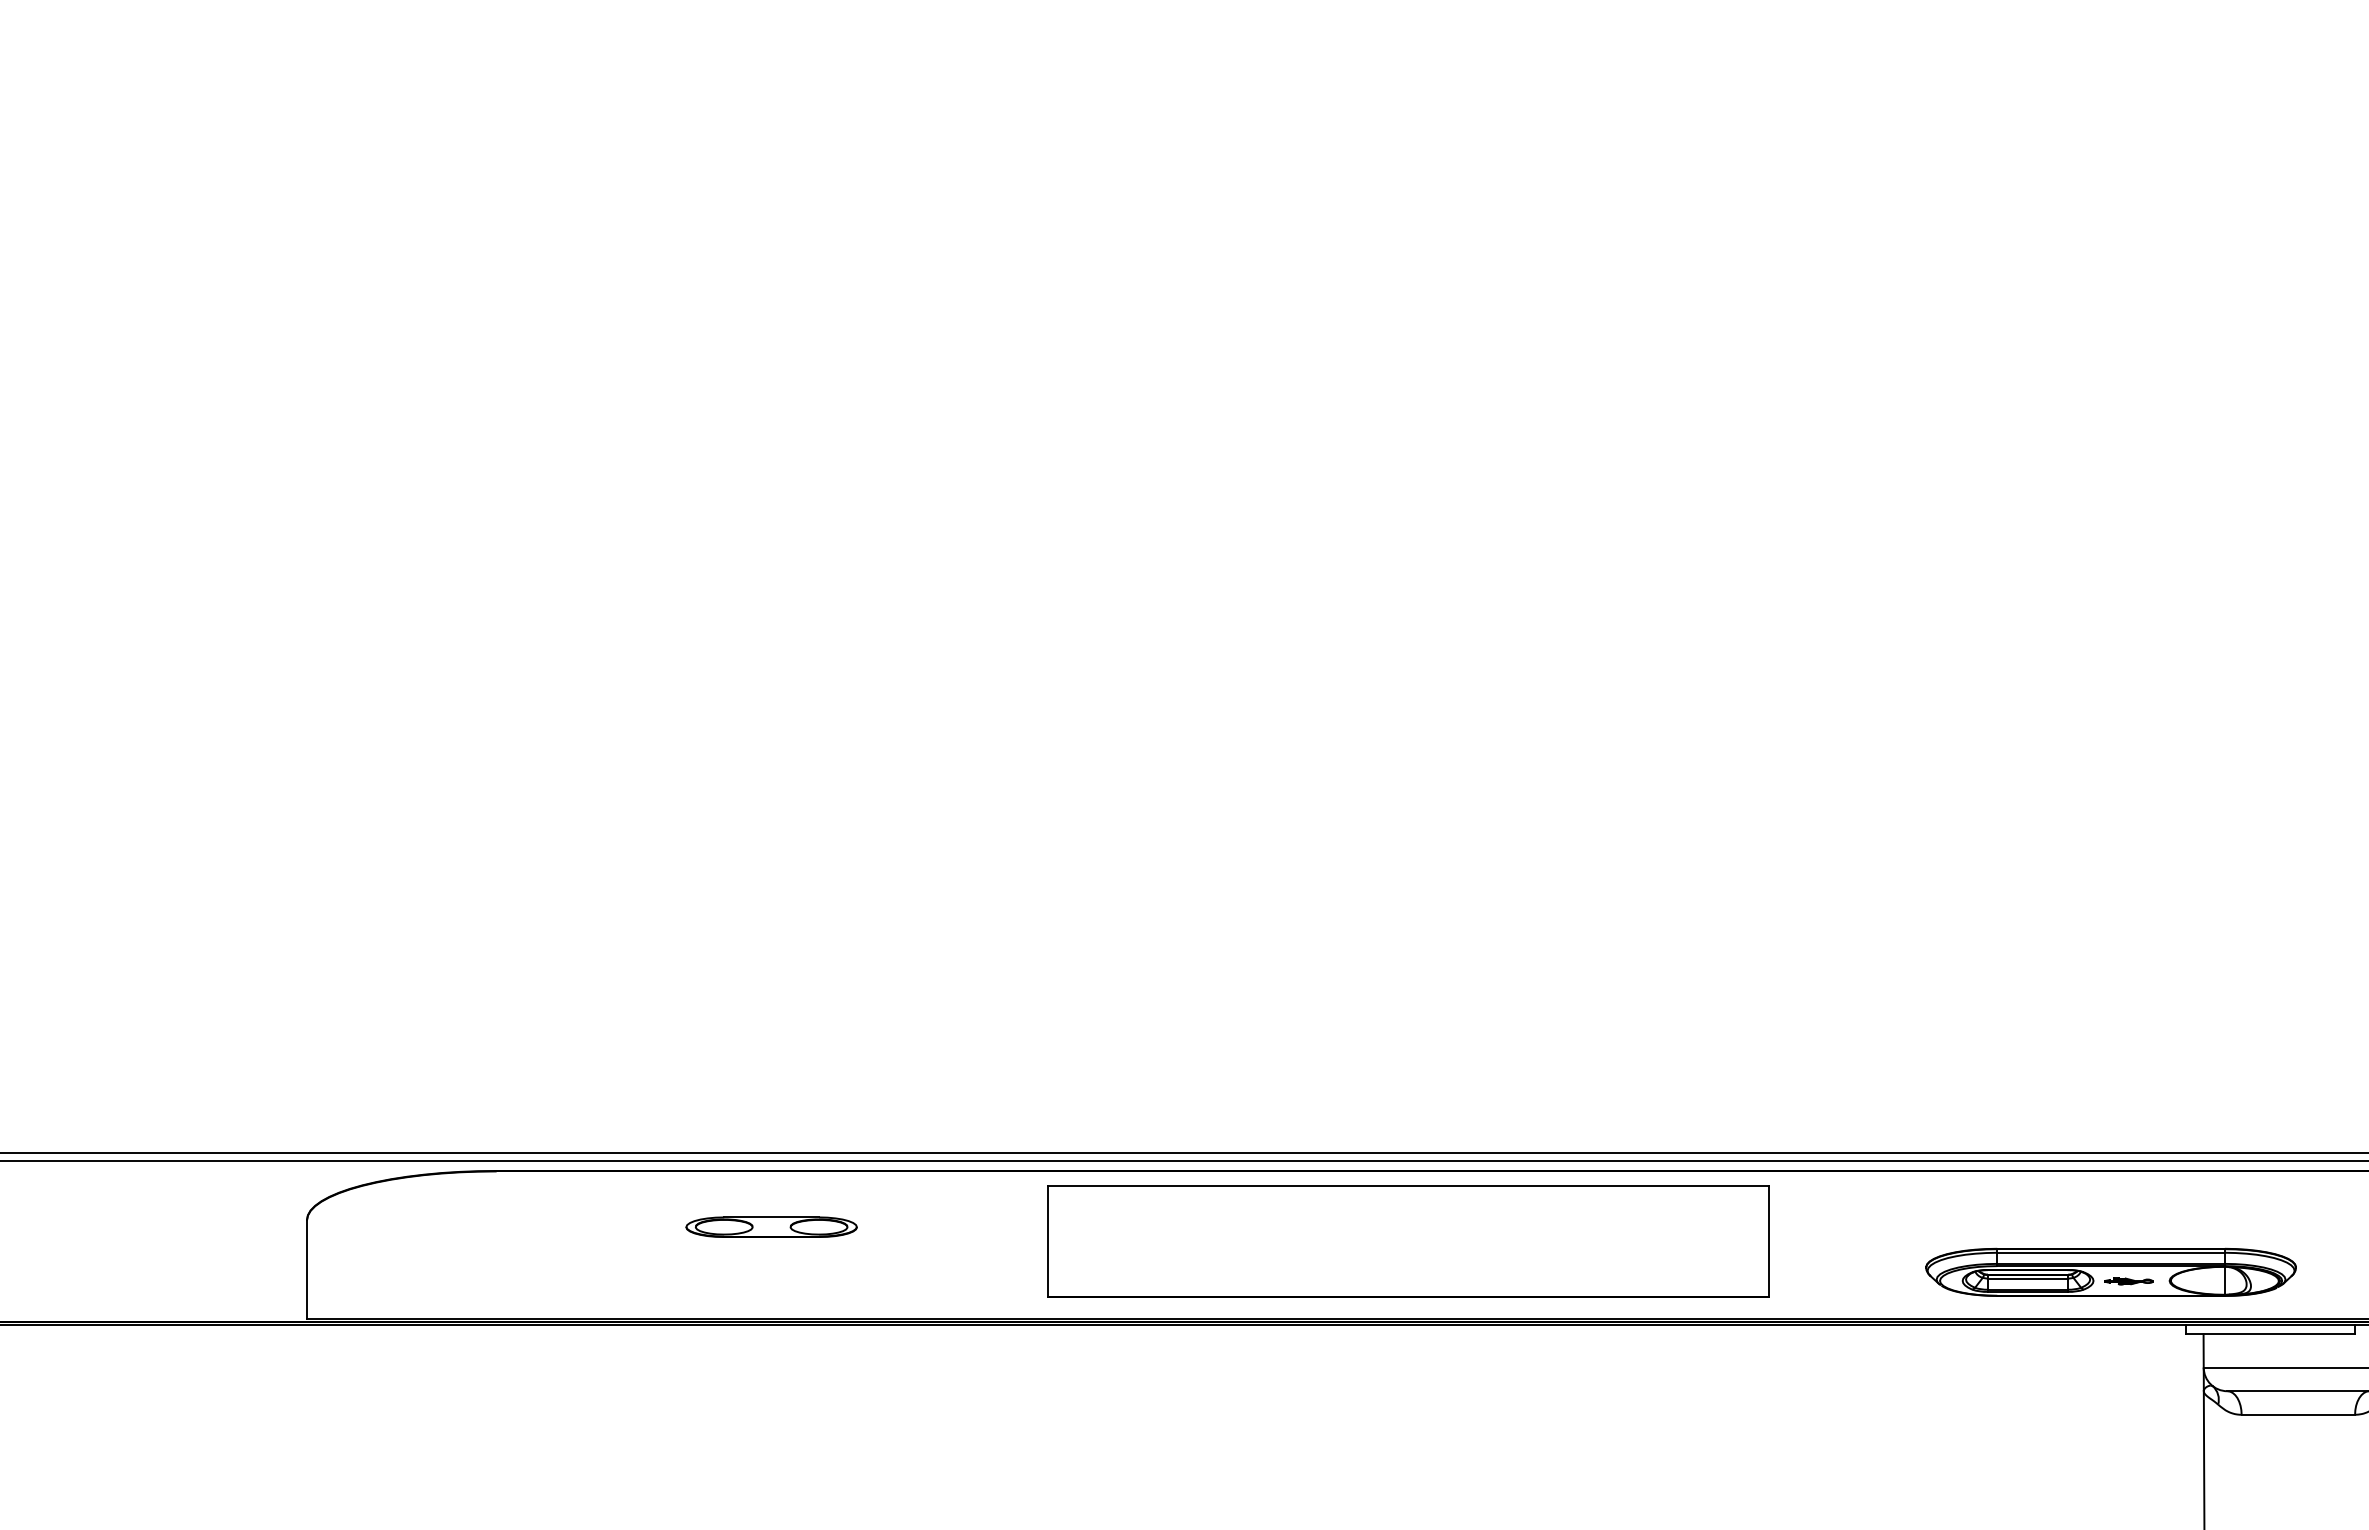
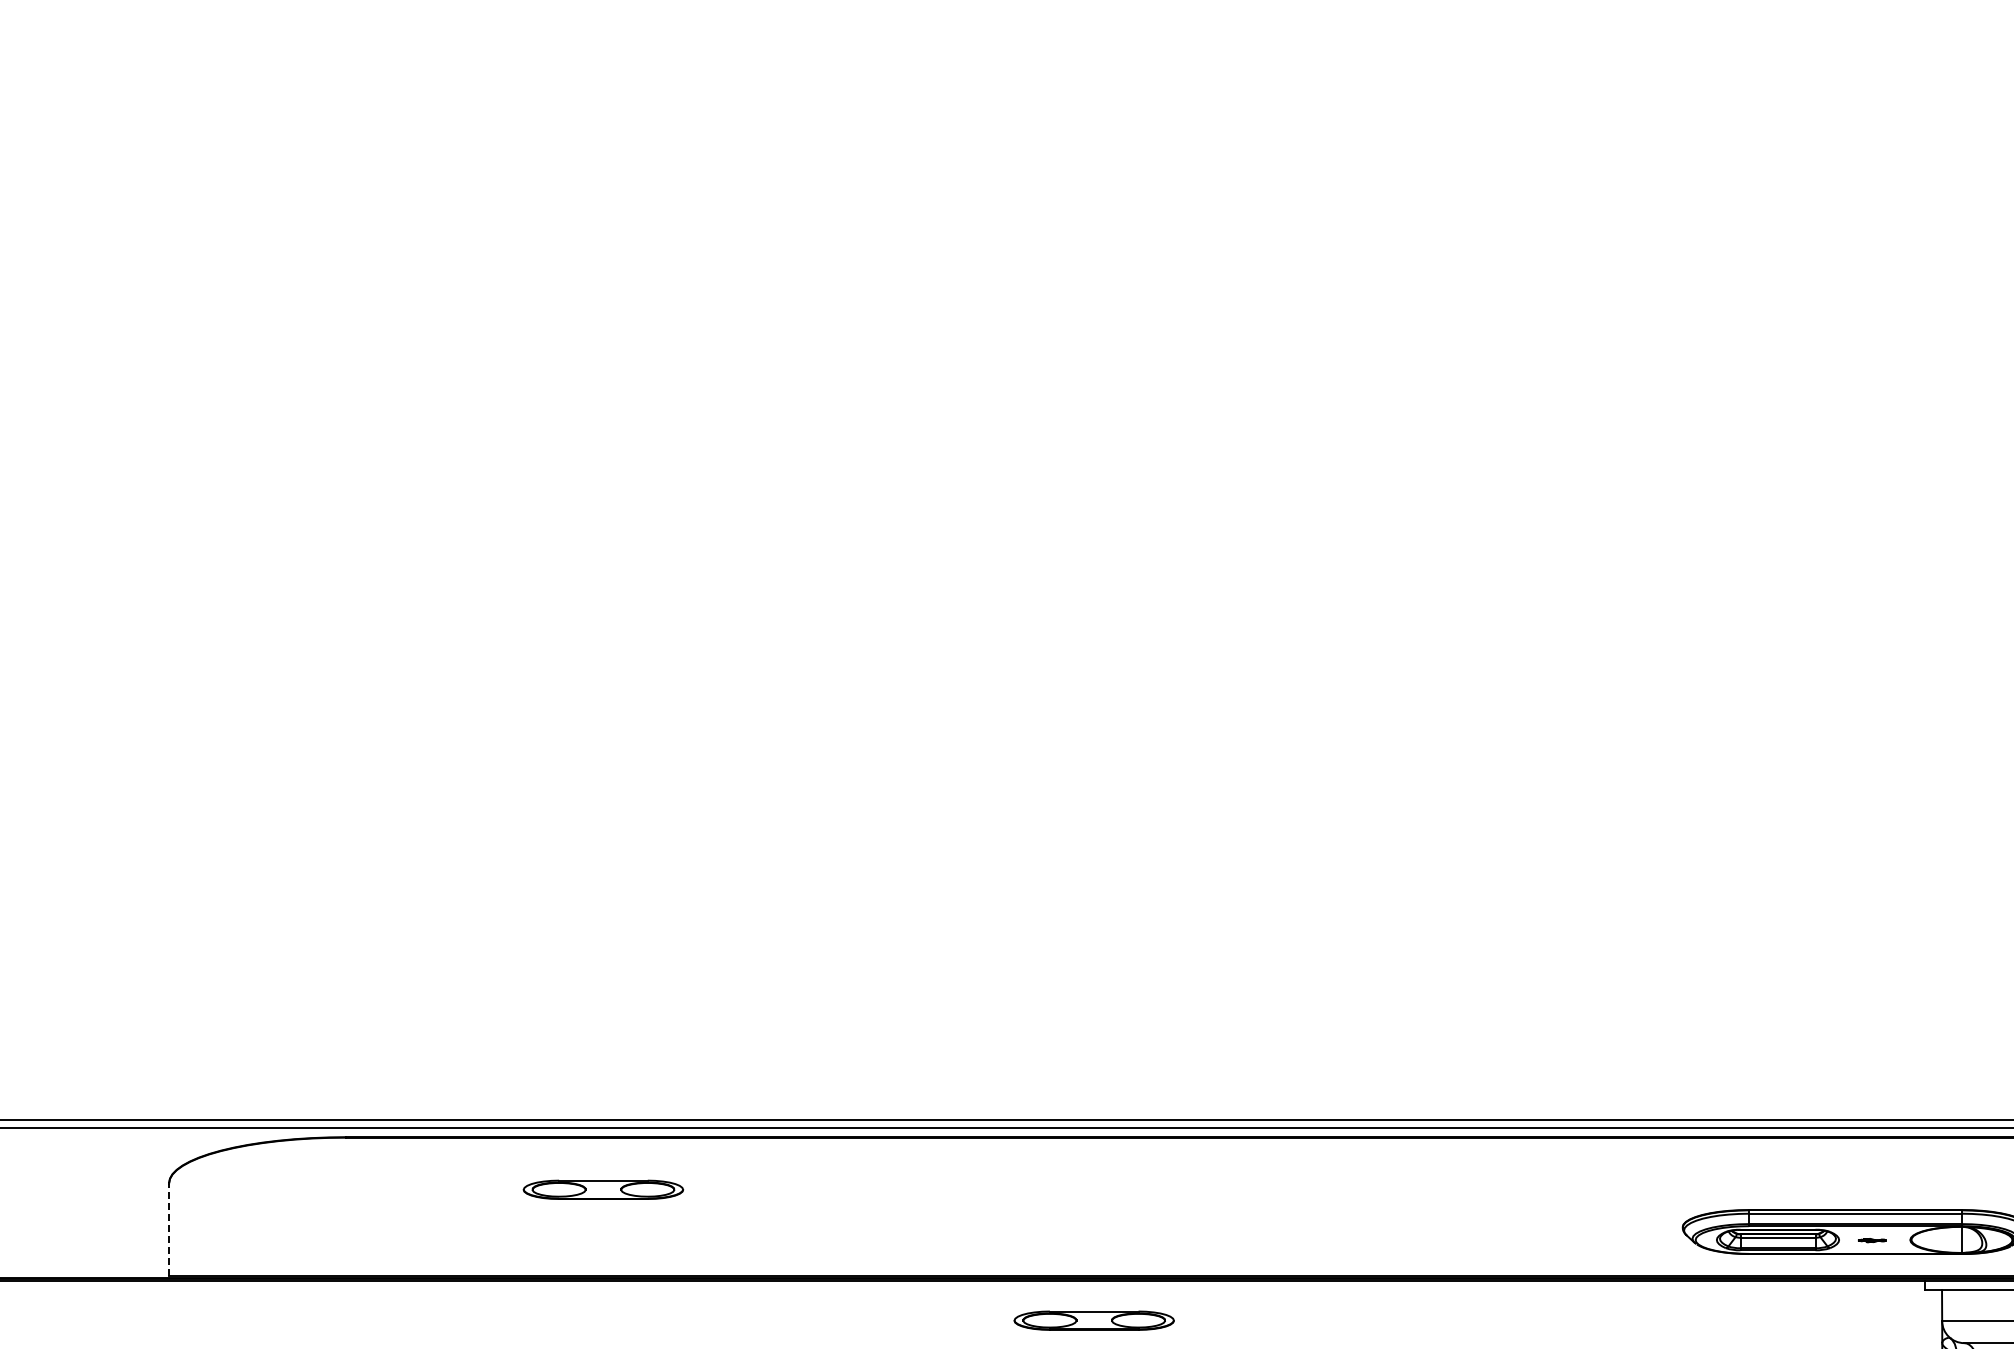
part: (1408, 1241) -> (1198, 1203), removed
line: (306, 1269) -> (168, 1229), solid -> dashed
part: (2128, 1281) -> (1871, 1240), size x0.6
part: (1296, 1366) -> (1094, 1320), added

